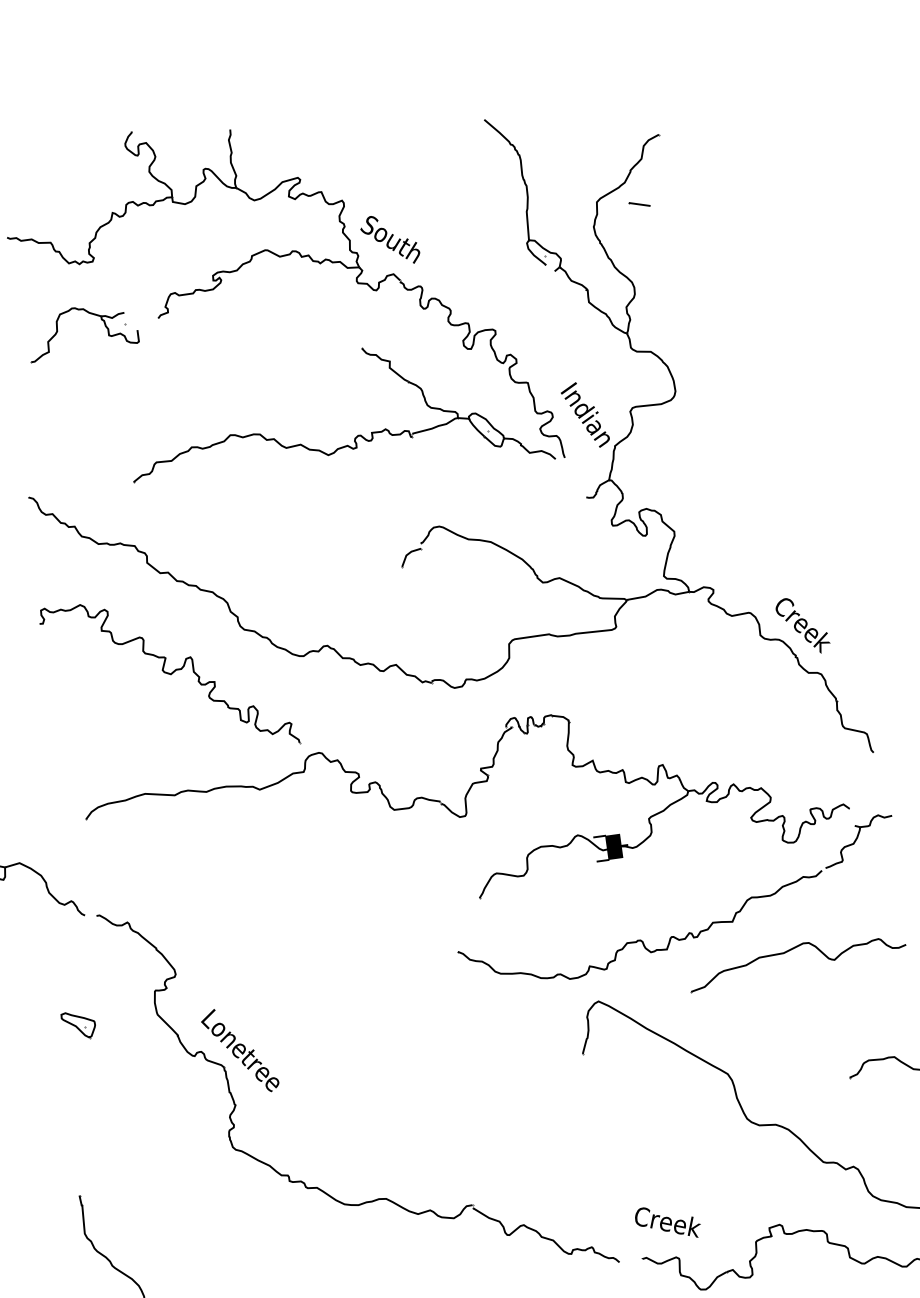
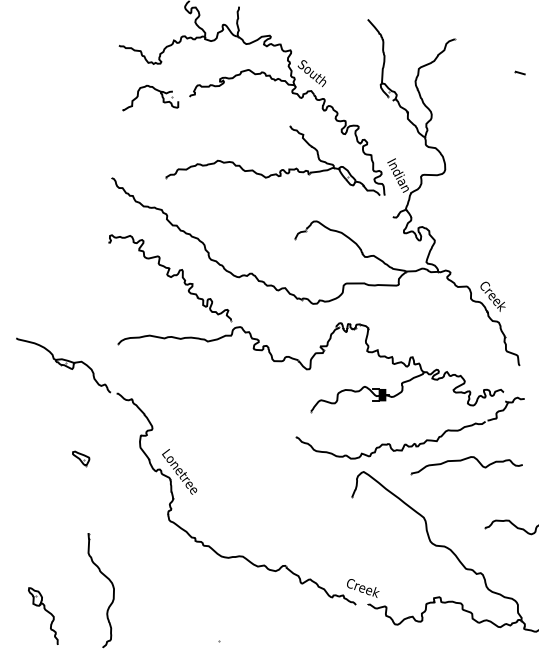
part: (638, 203) -> (519, 72), moved
part: (79, 1024) -> (81, 458), moved
text: (668, 1222) -> (363, 588), moved

